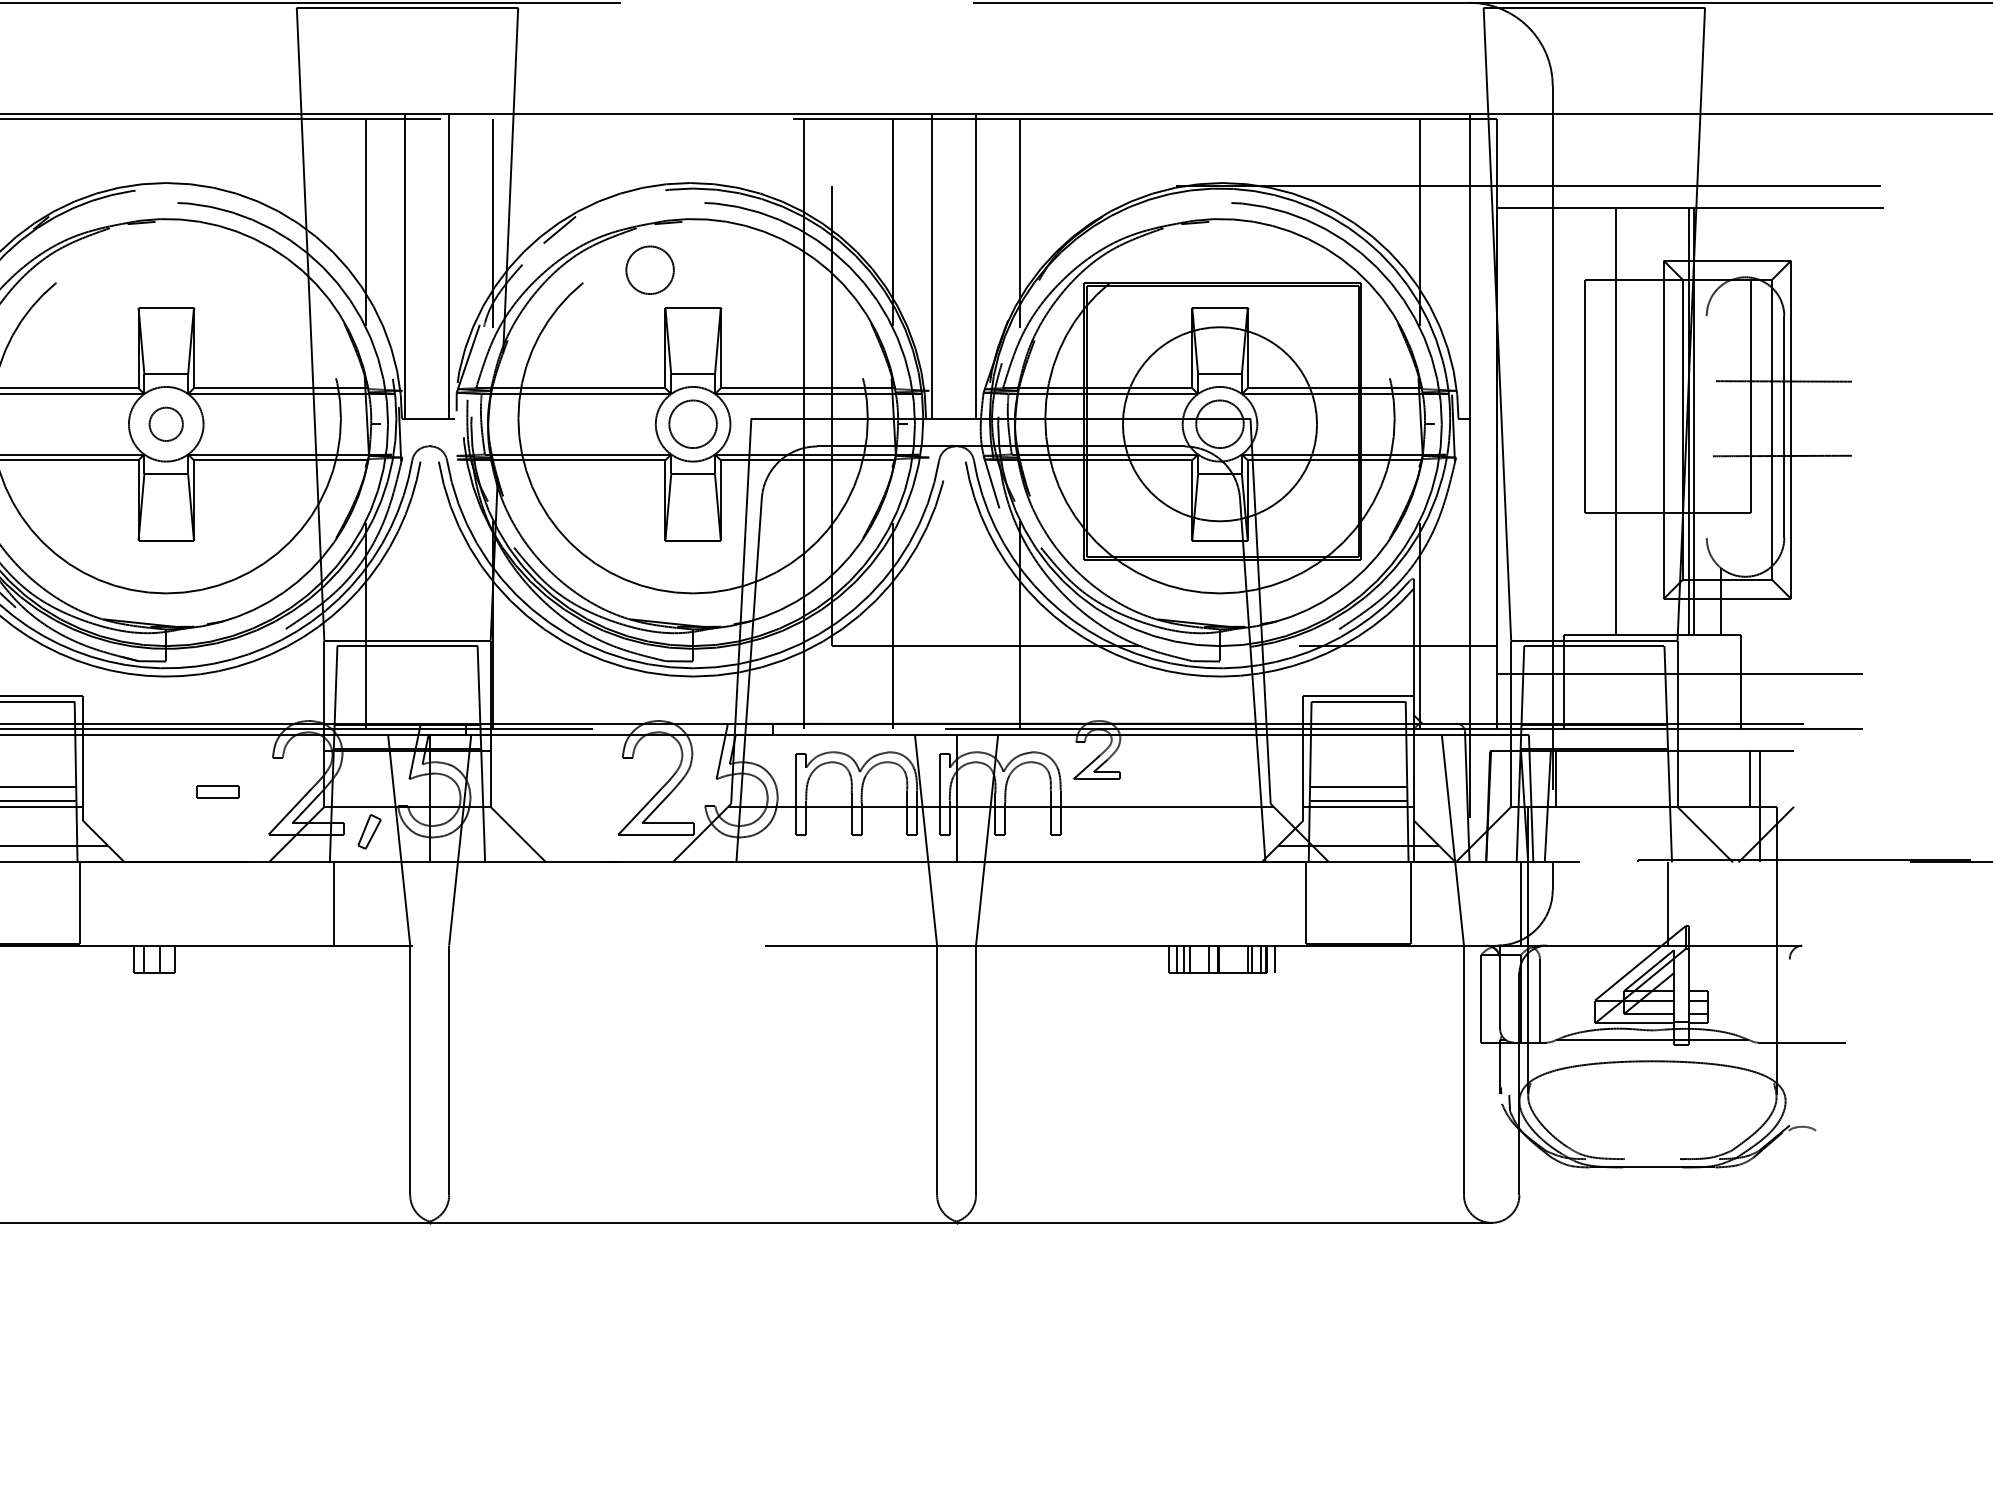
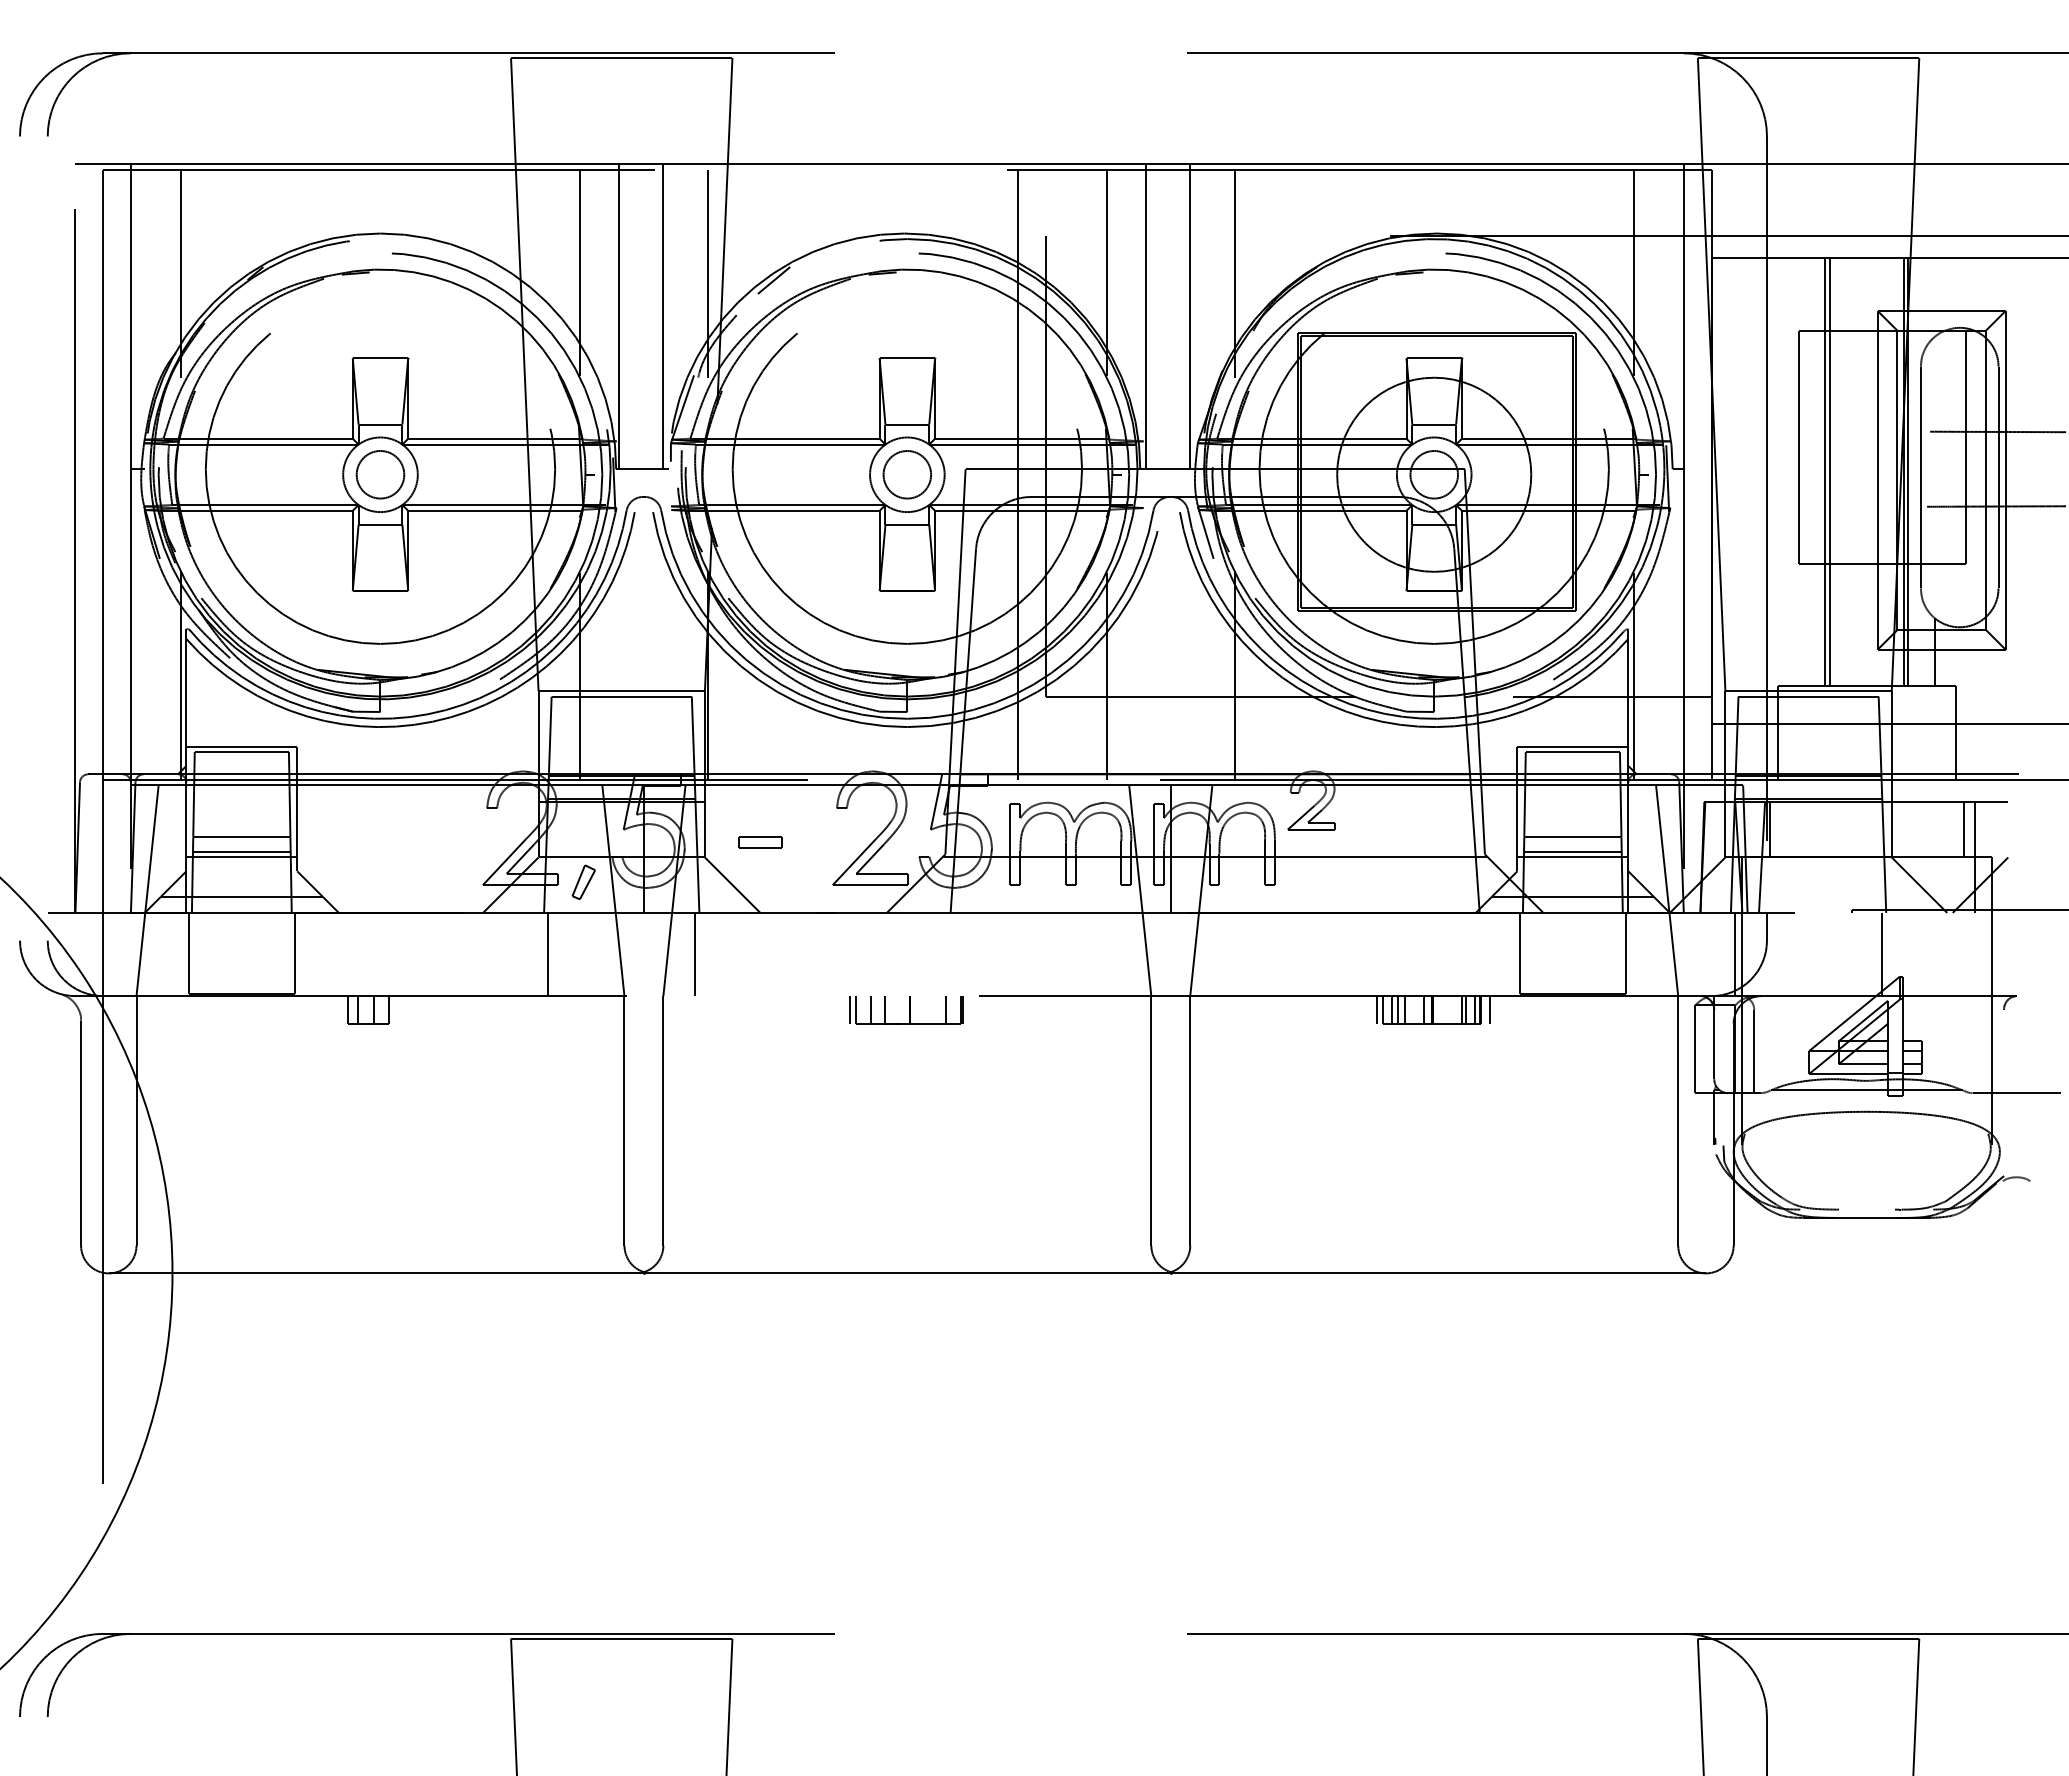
circle: (649, 269) -> (863, 320), removed
line: (1611, 420) -> (1825, 471), added
circle: (166, 423) -> (380, 474), size x1.43
line: (1706, 426) -> (1920, 477), added
part: (218, 791) -> (760, 842), moved
line: (481, 903) -> (695, 954), added
line: (1162, 958) -> (1376, 1009), added
part: (692, 959) -> (906, 1010), added

